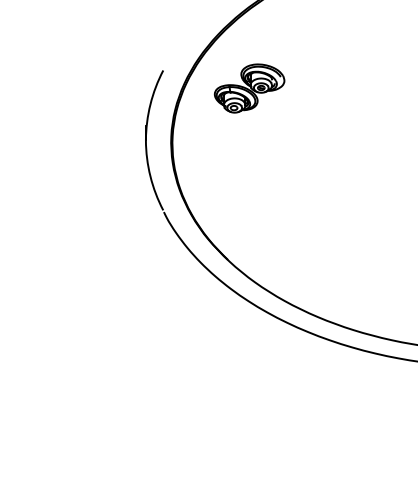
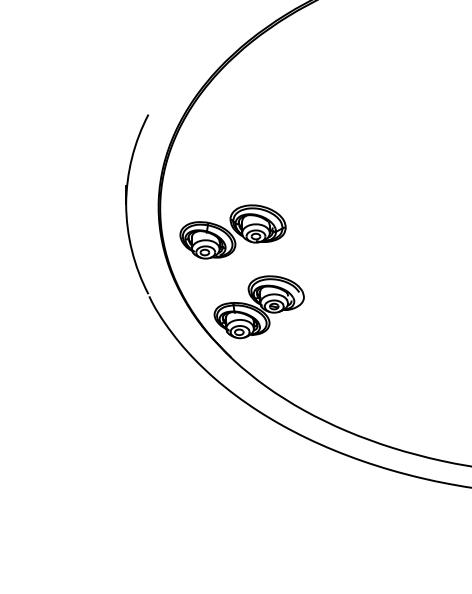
part: (249, 88) -> (259, 307), moved
part: (229, 161) -> (233, 231), added

